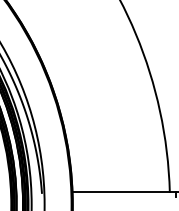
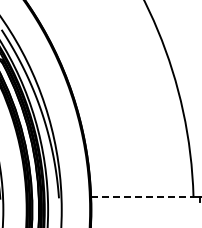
line: (121, 192) -> (142, 196), solid -> dashed

